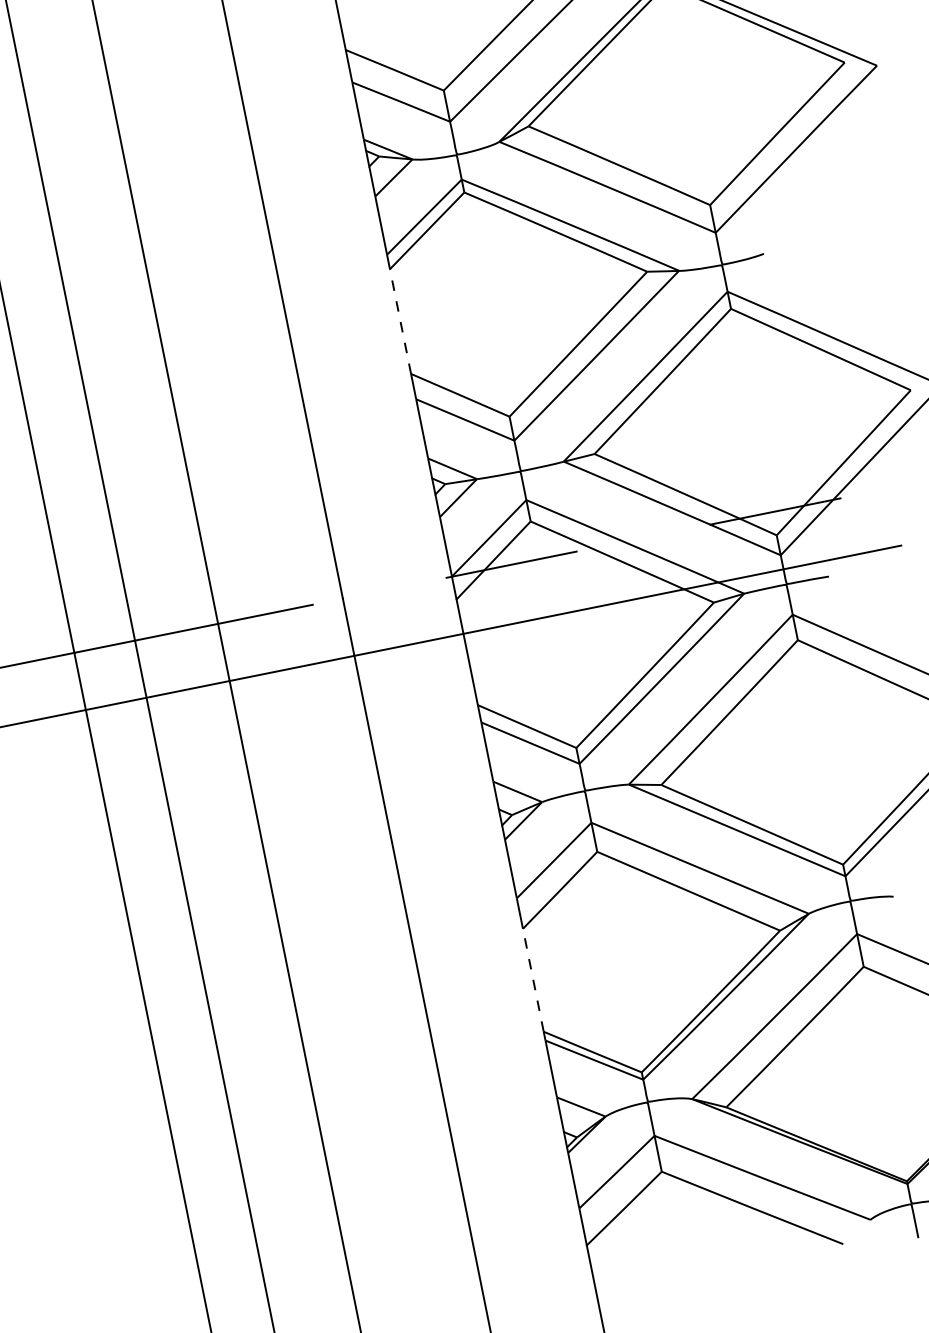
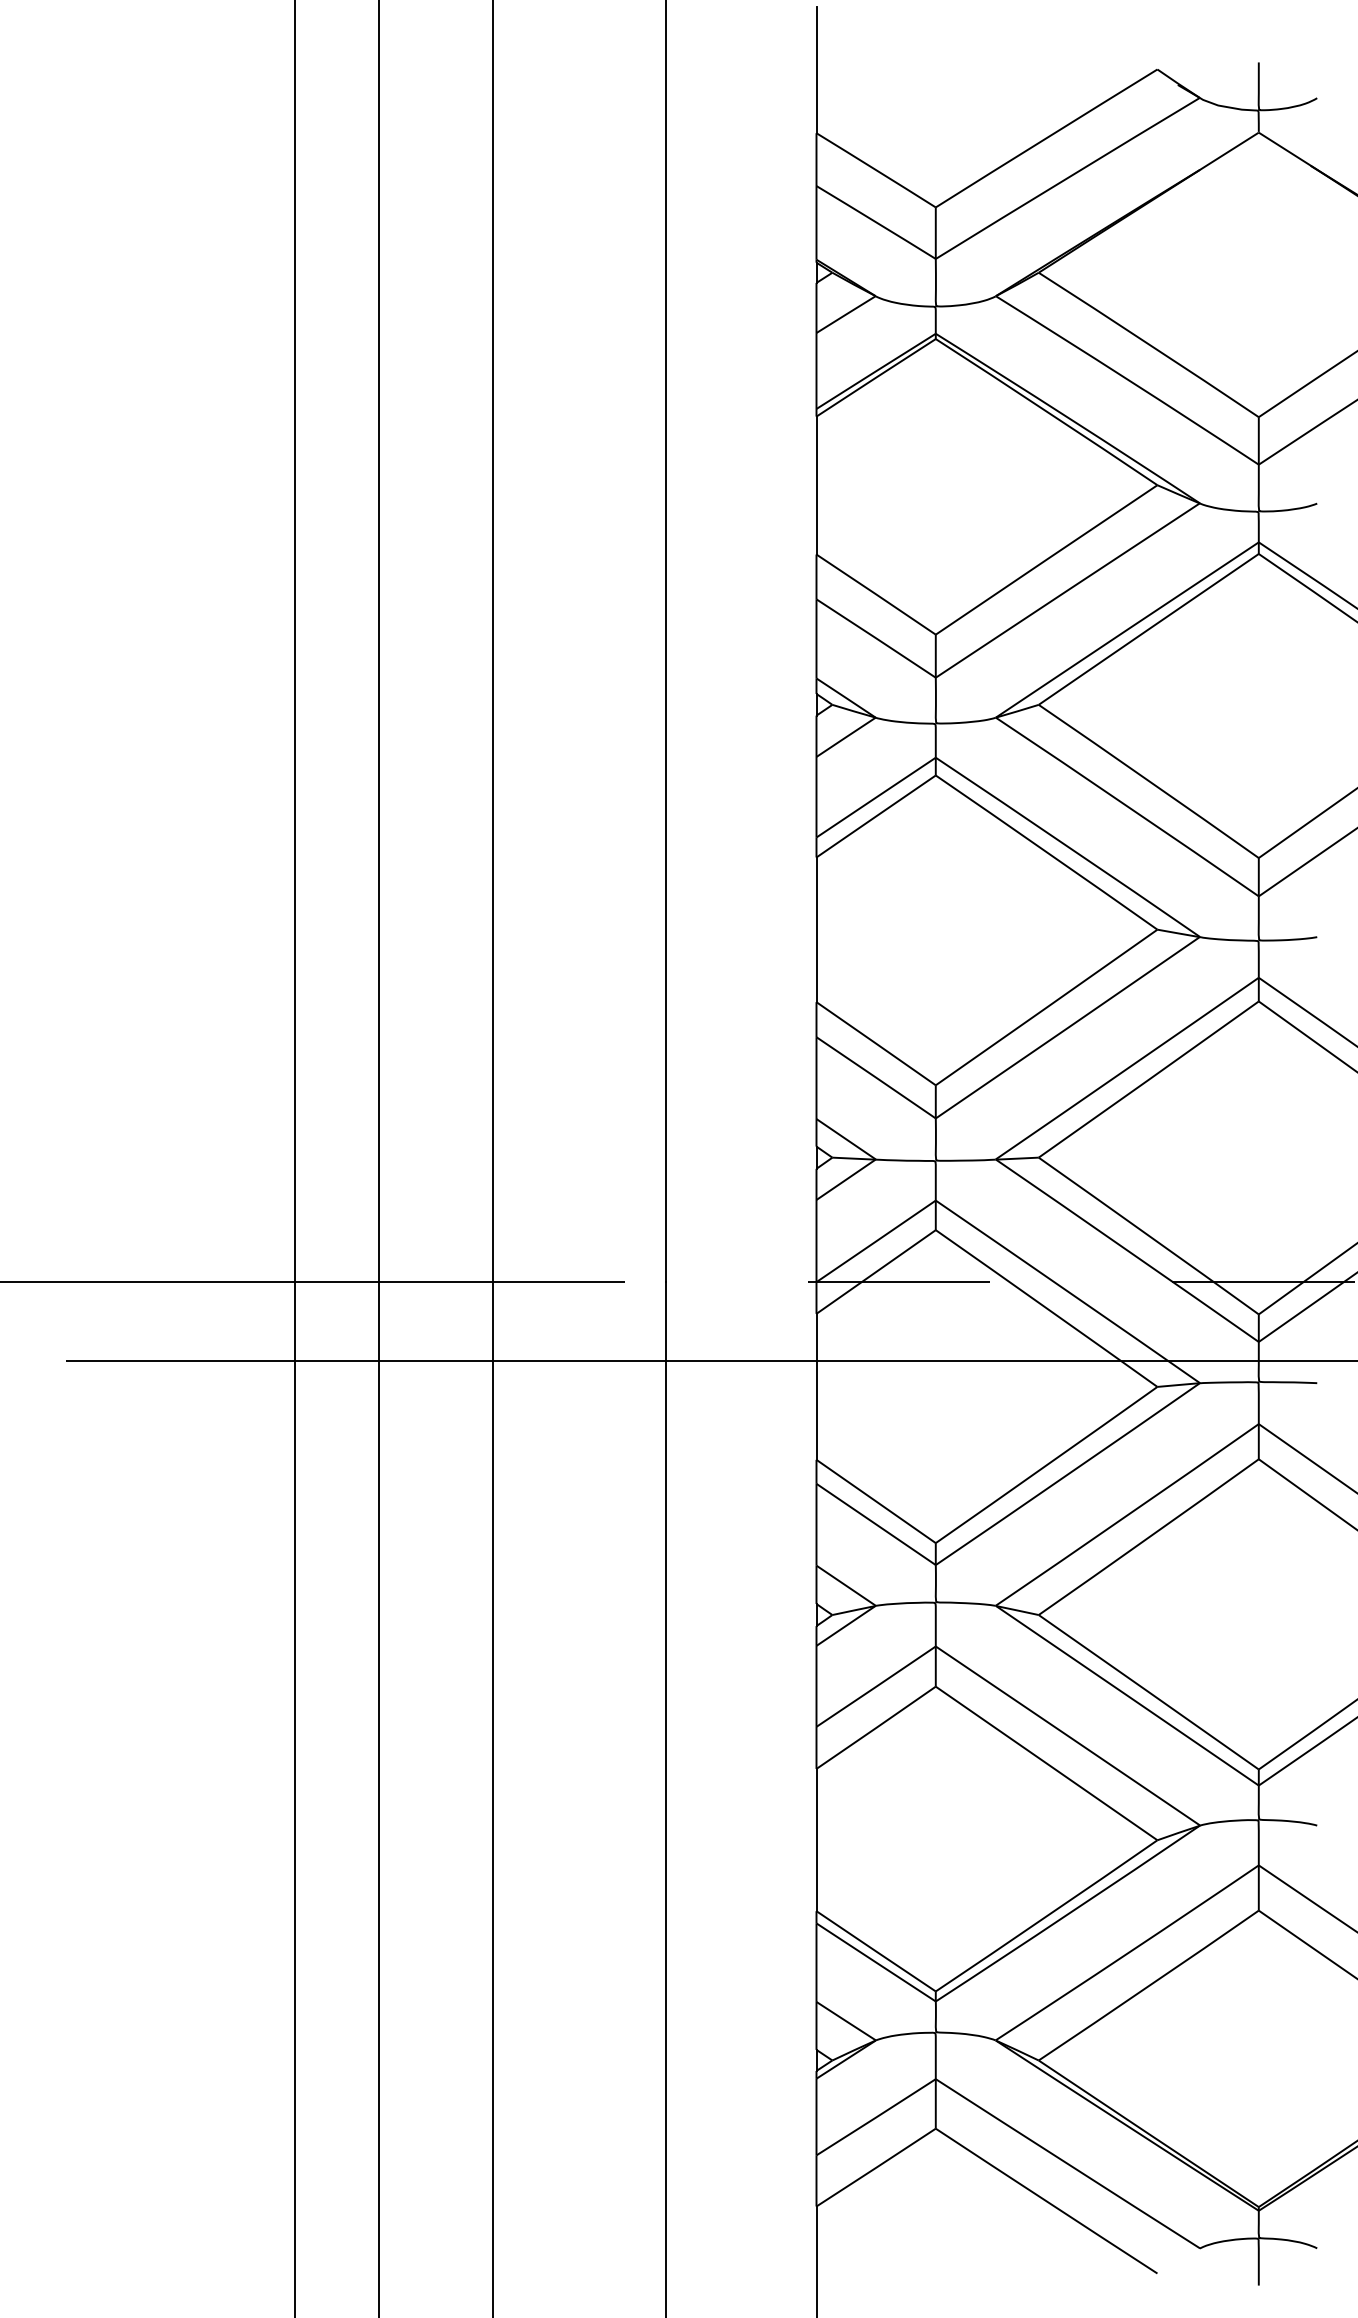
line: (400, 321) -> (816, 929), dashed -> solid
line: (533, 979) -> (816, 1839), dashed -> solid

